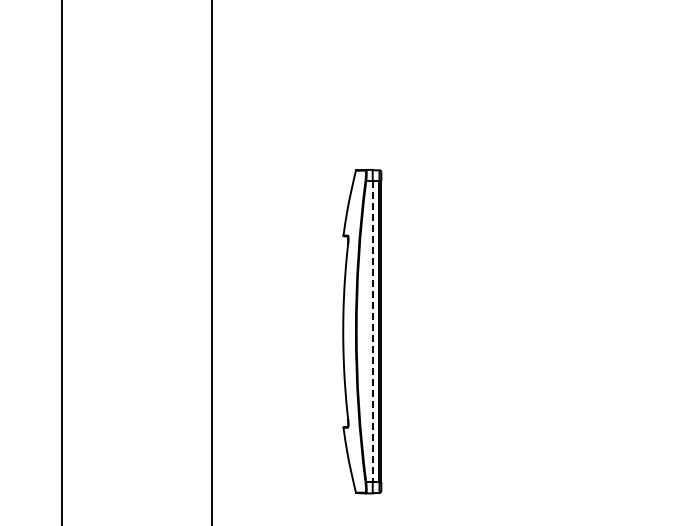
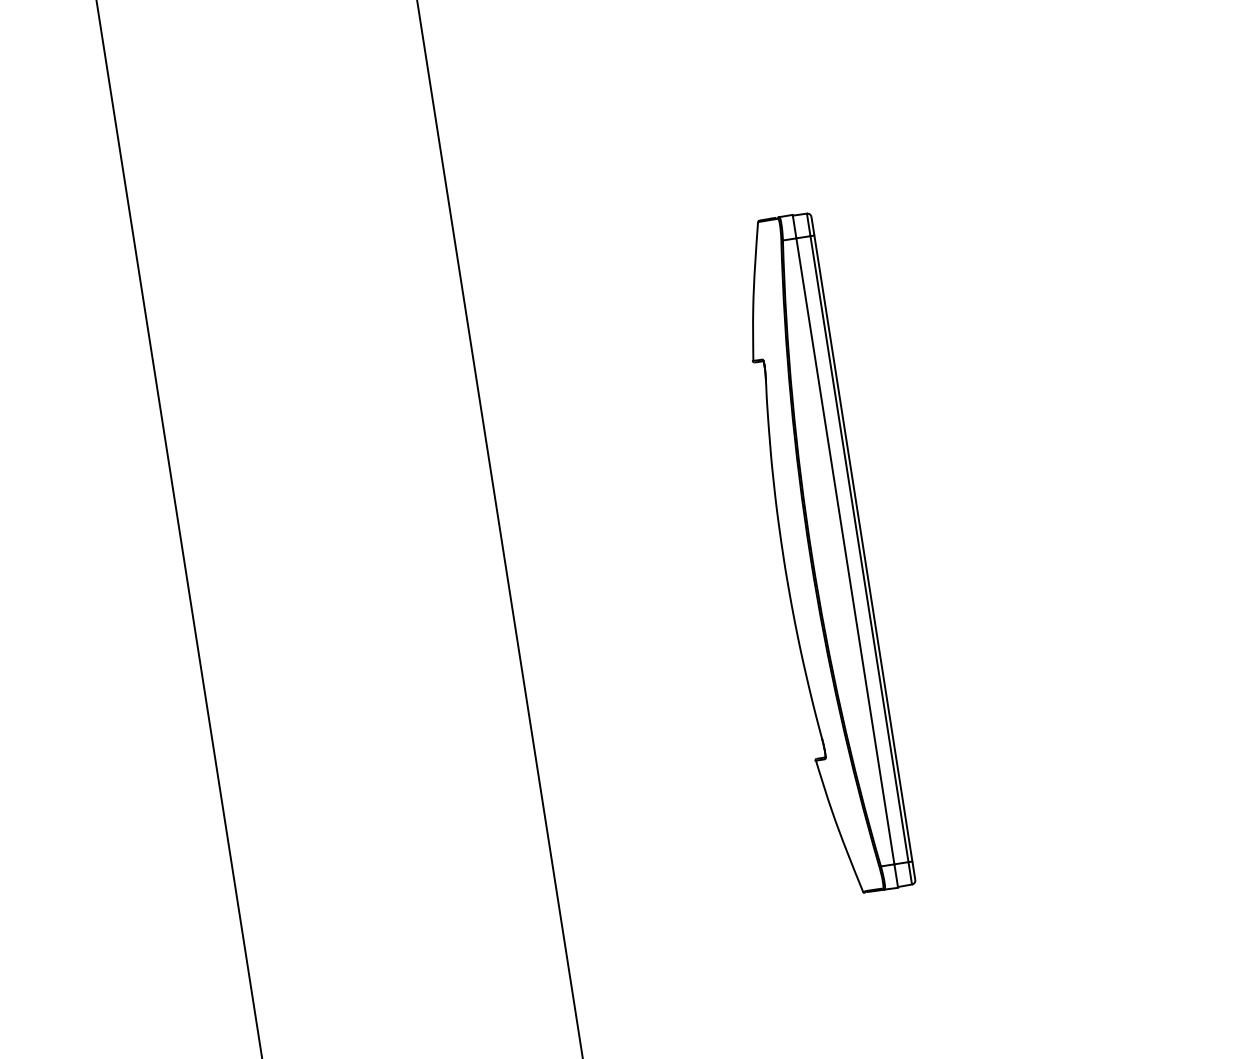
line: (372, 331) -> (844, 551), dashed -> solid

